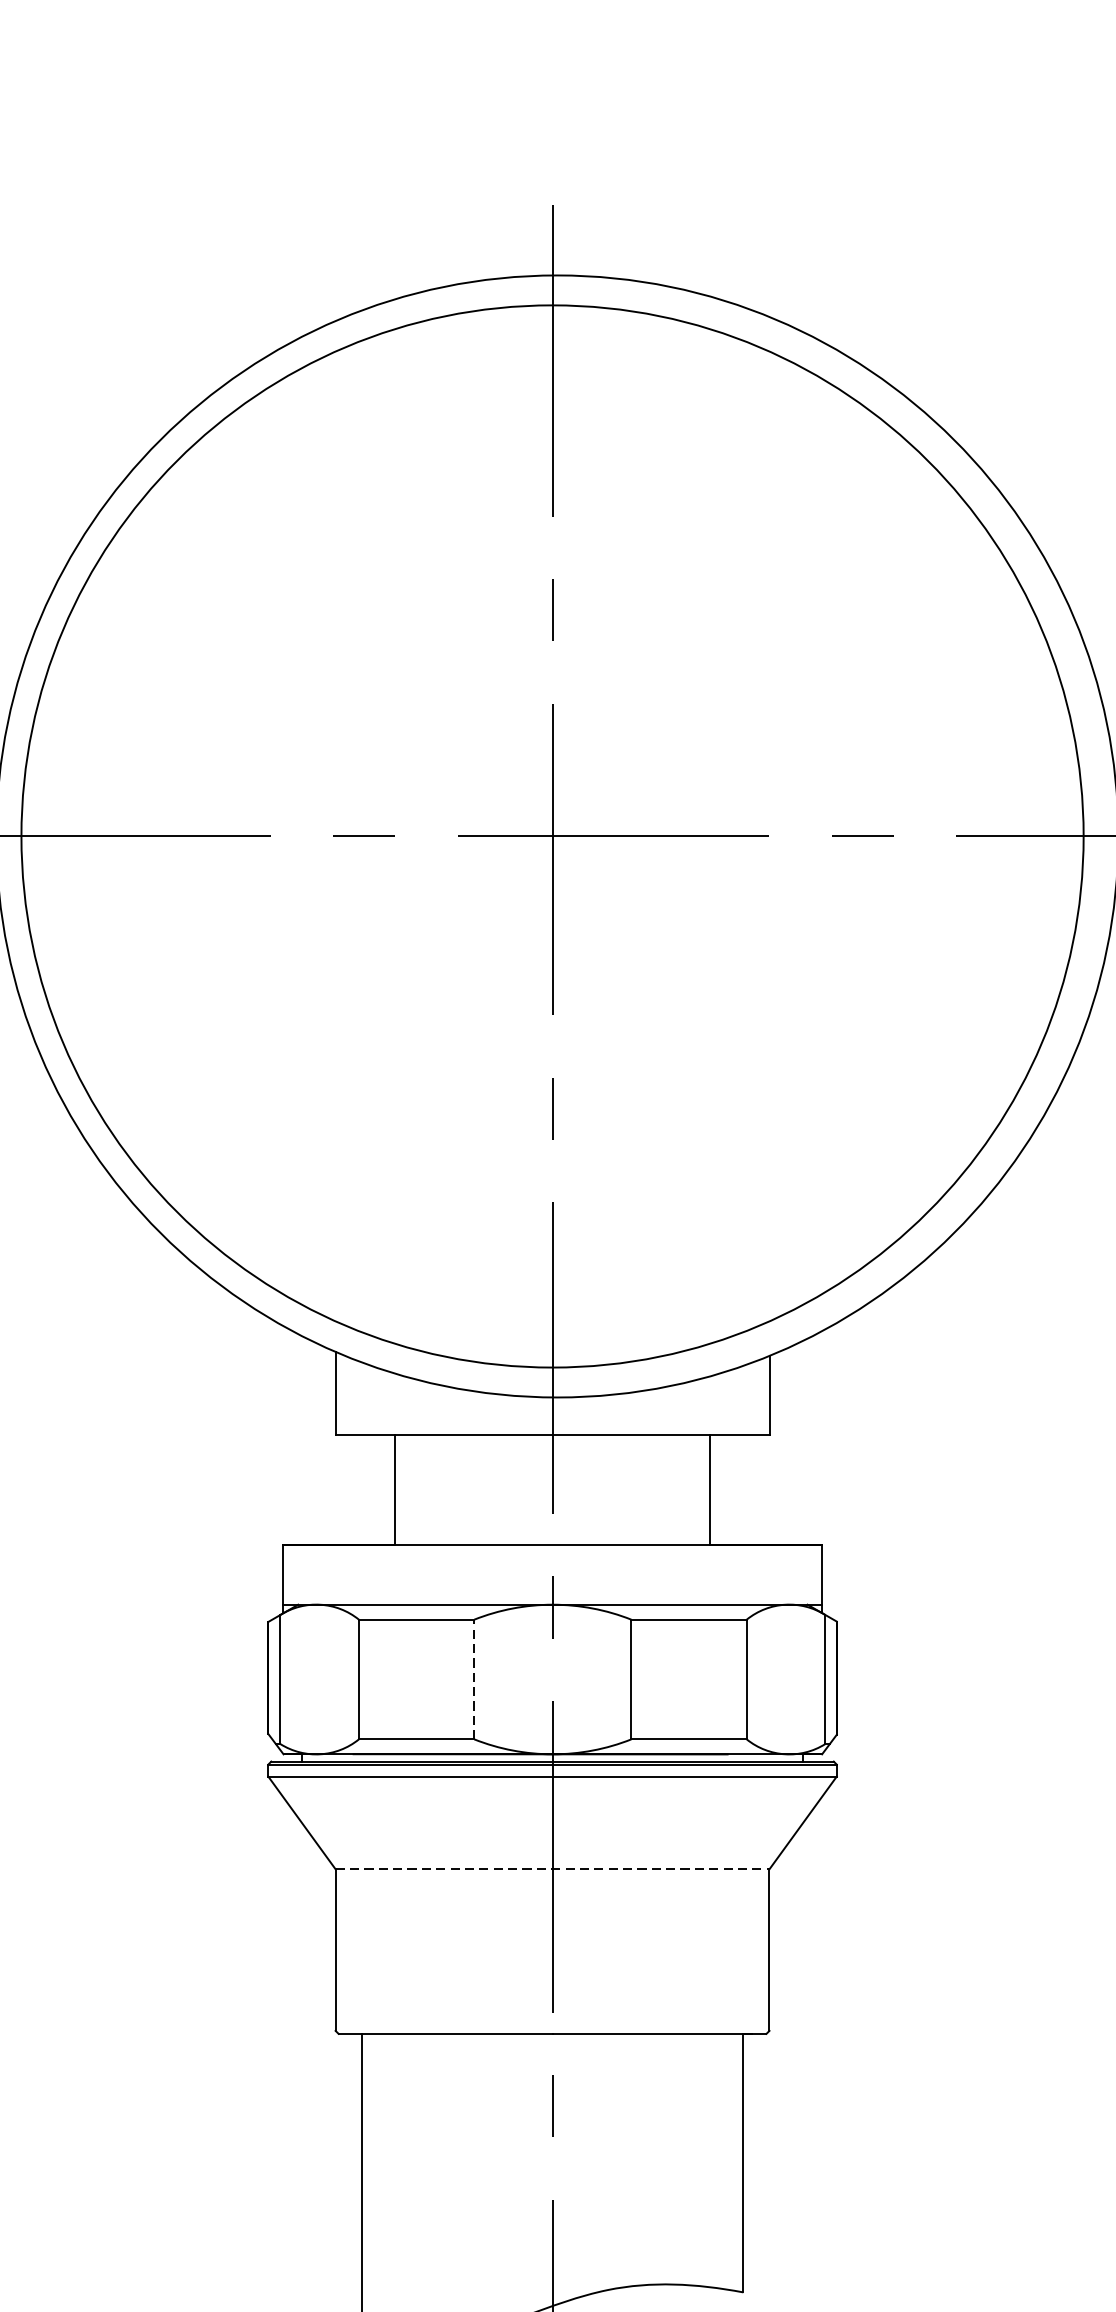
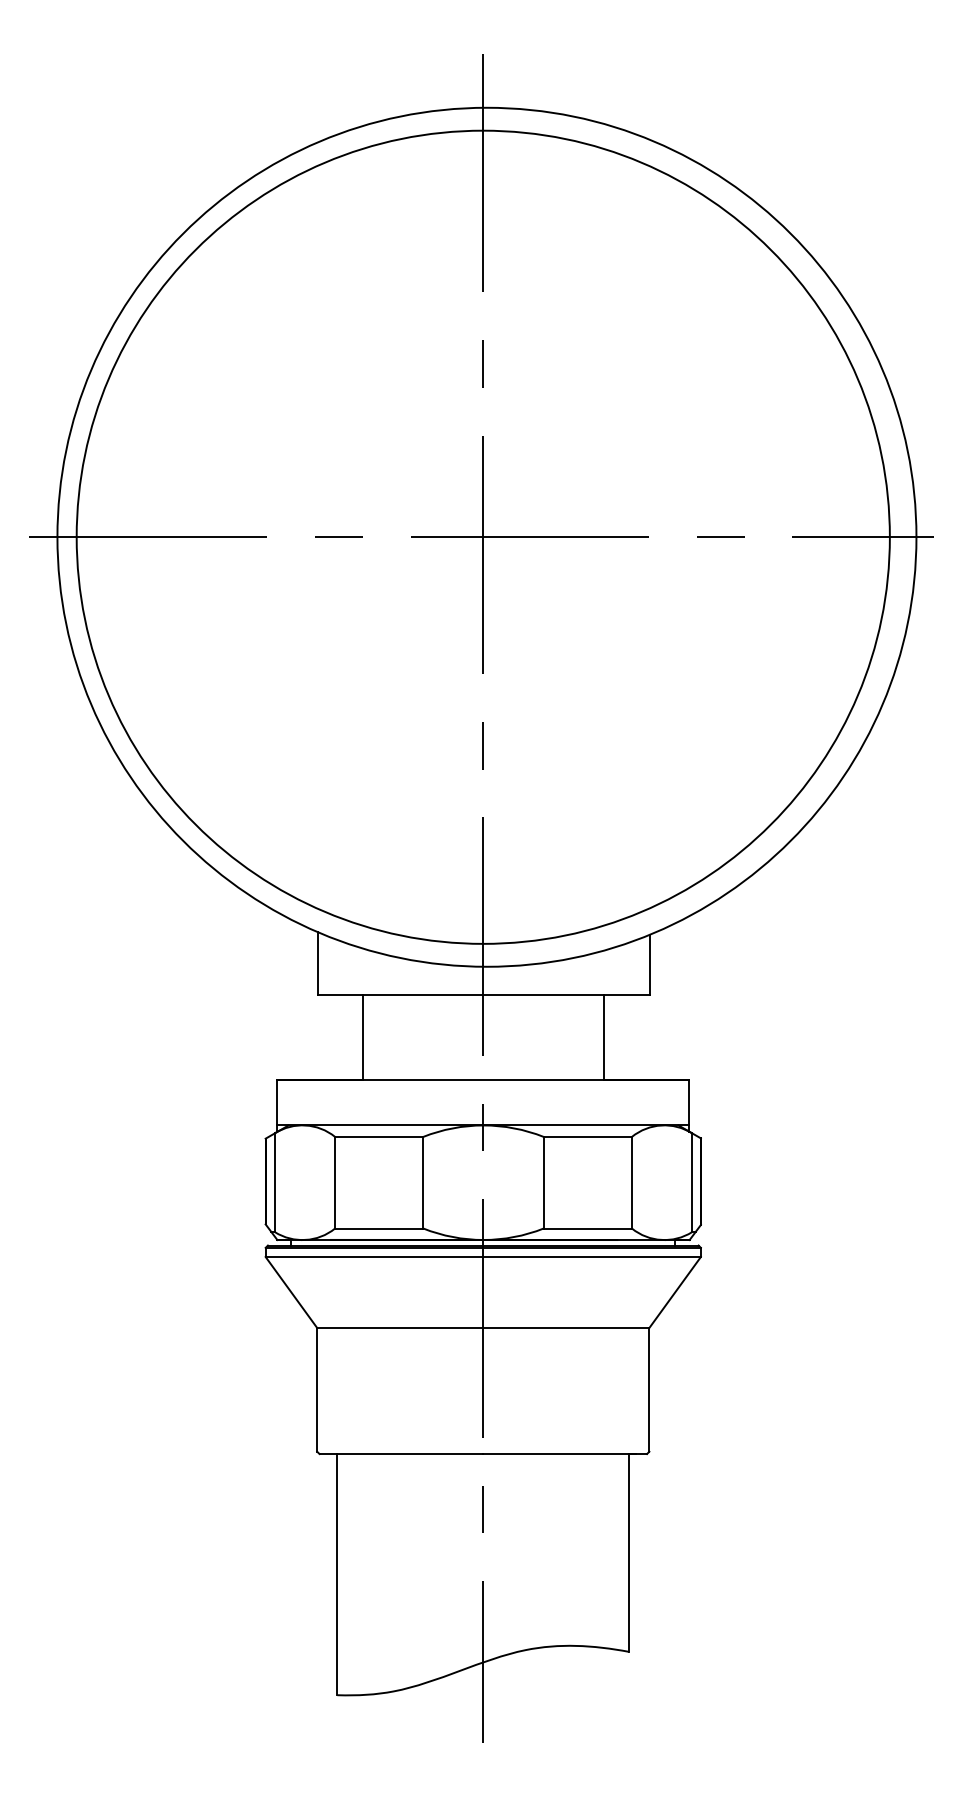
line: (474, 1679) -> (423, 1182), dashed -> solid
line: (552, 1869) -> (483, 1328), dashed -> solid

